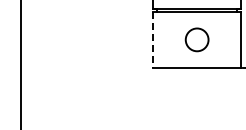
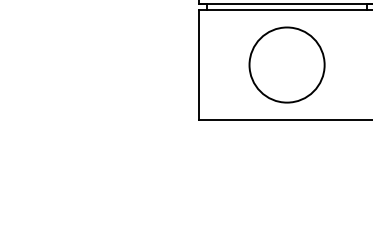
line: (152, 39) -> (198, 64), dashed -> solid
circle: (197, 39) -> (287, 64), size x1.67

